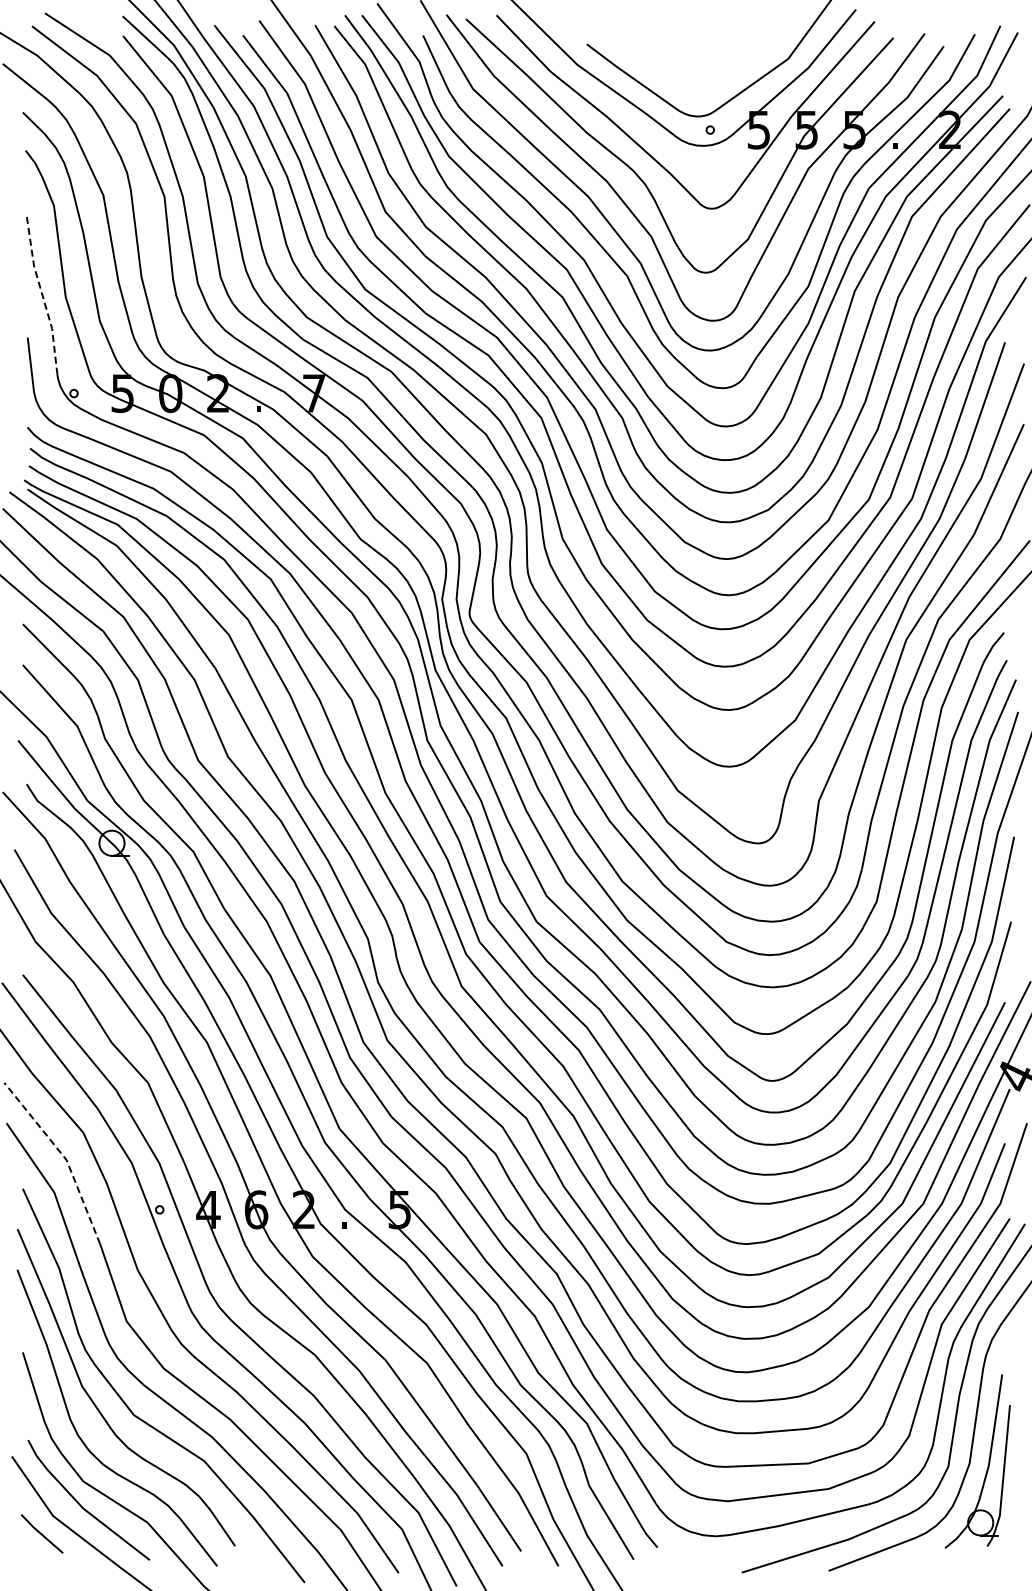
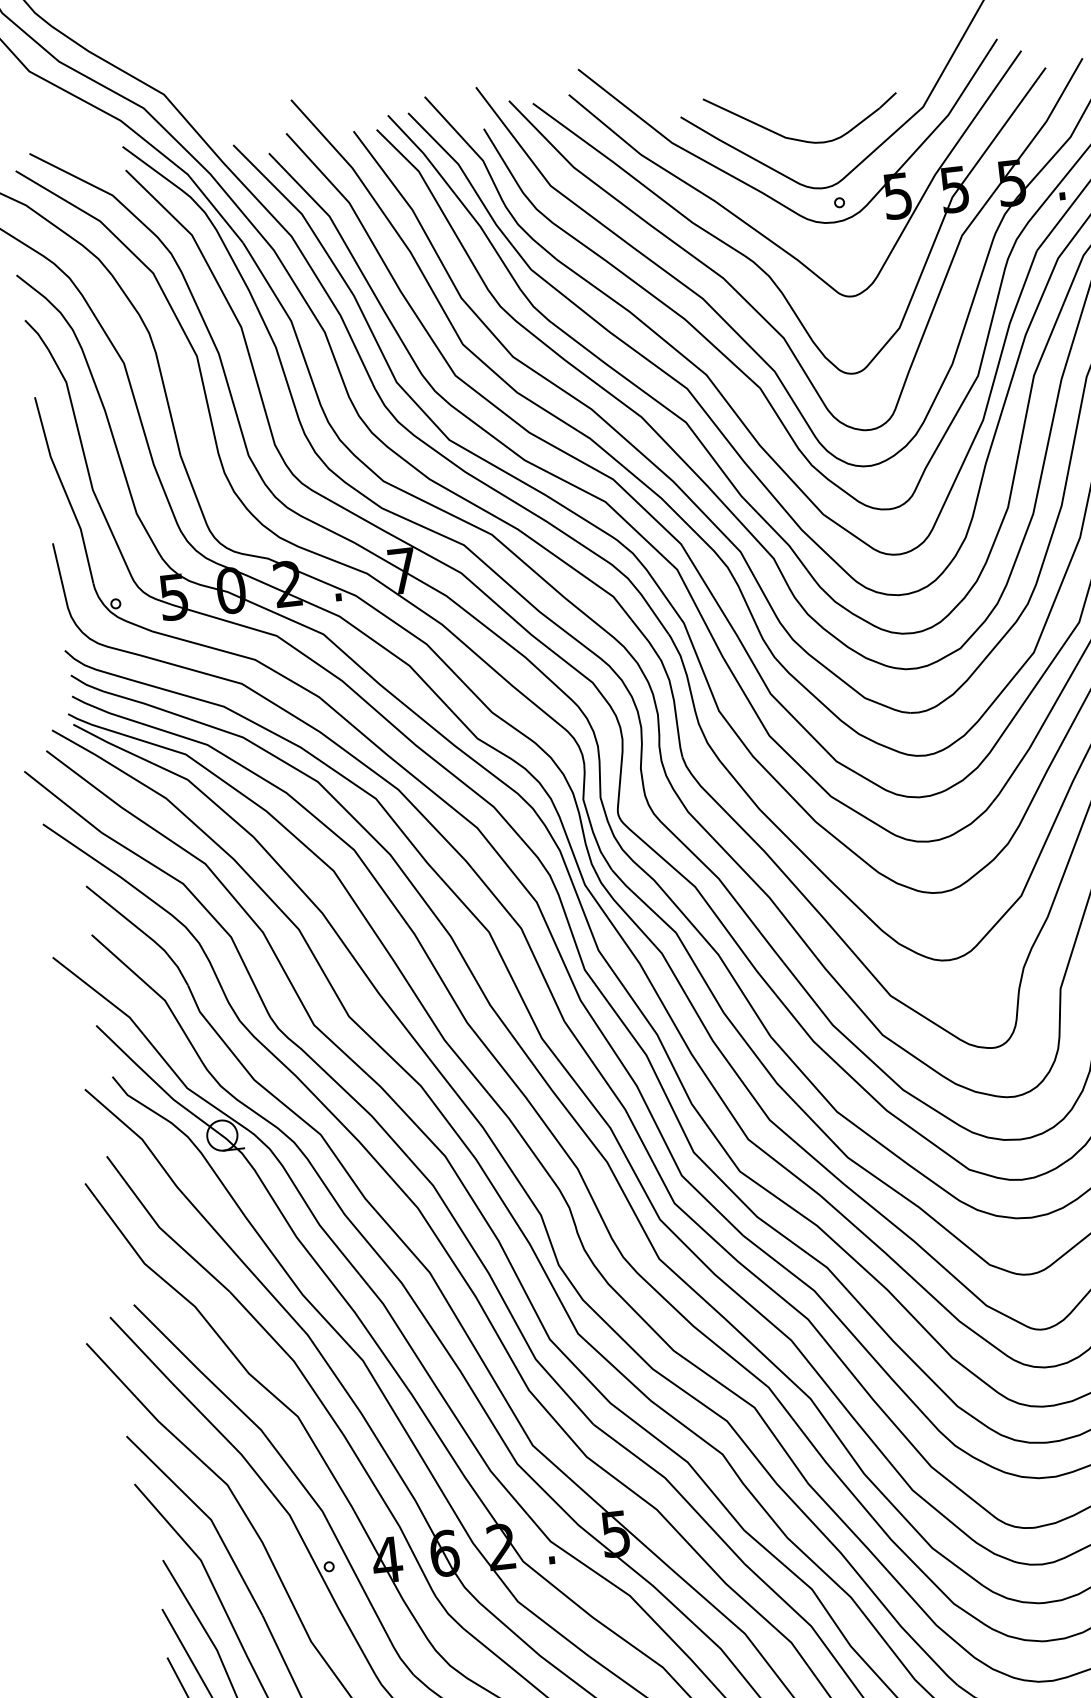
part: (679, 72) -> (795, 138), added
line: (42, 294) -> (64, 489), dashed -> solid
line: (64, 1156) -> (208, 1515), dashed -> solid

